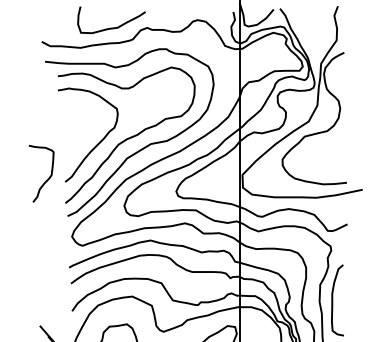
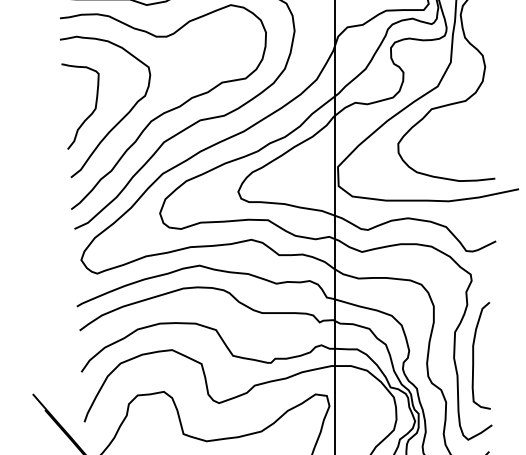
curve: (47, 178) -> (89, 113), moved

